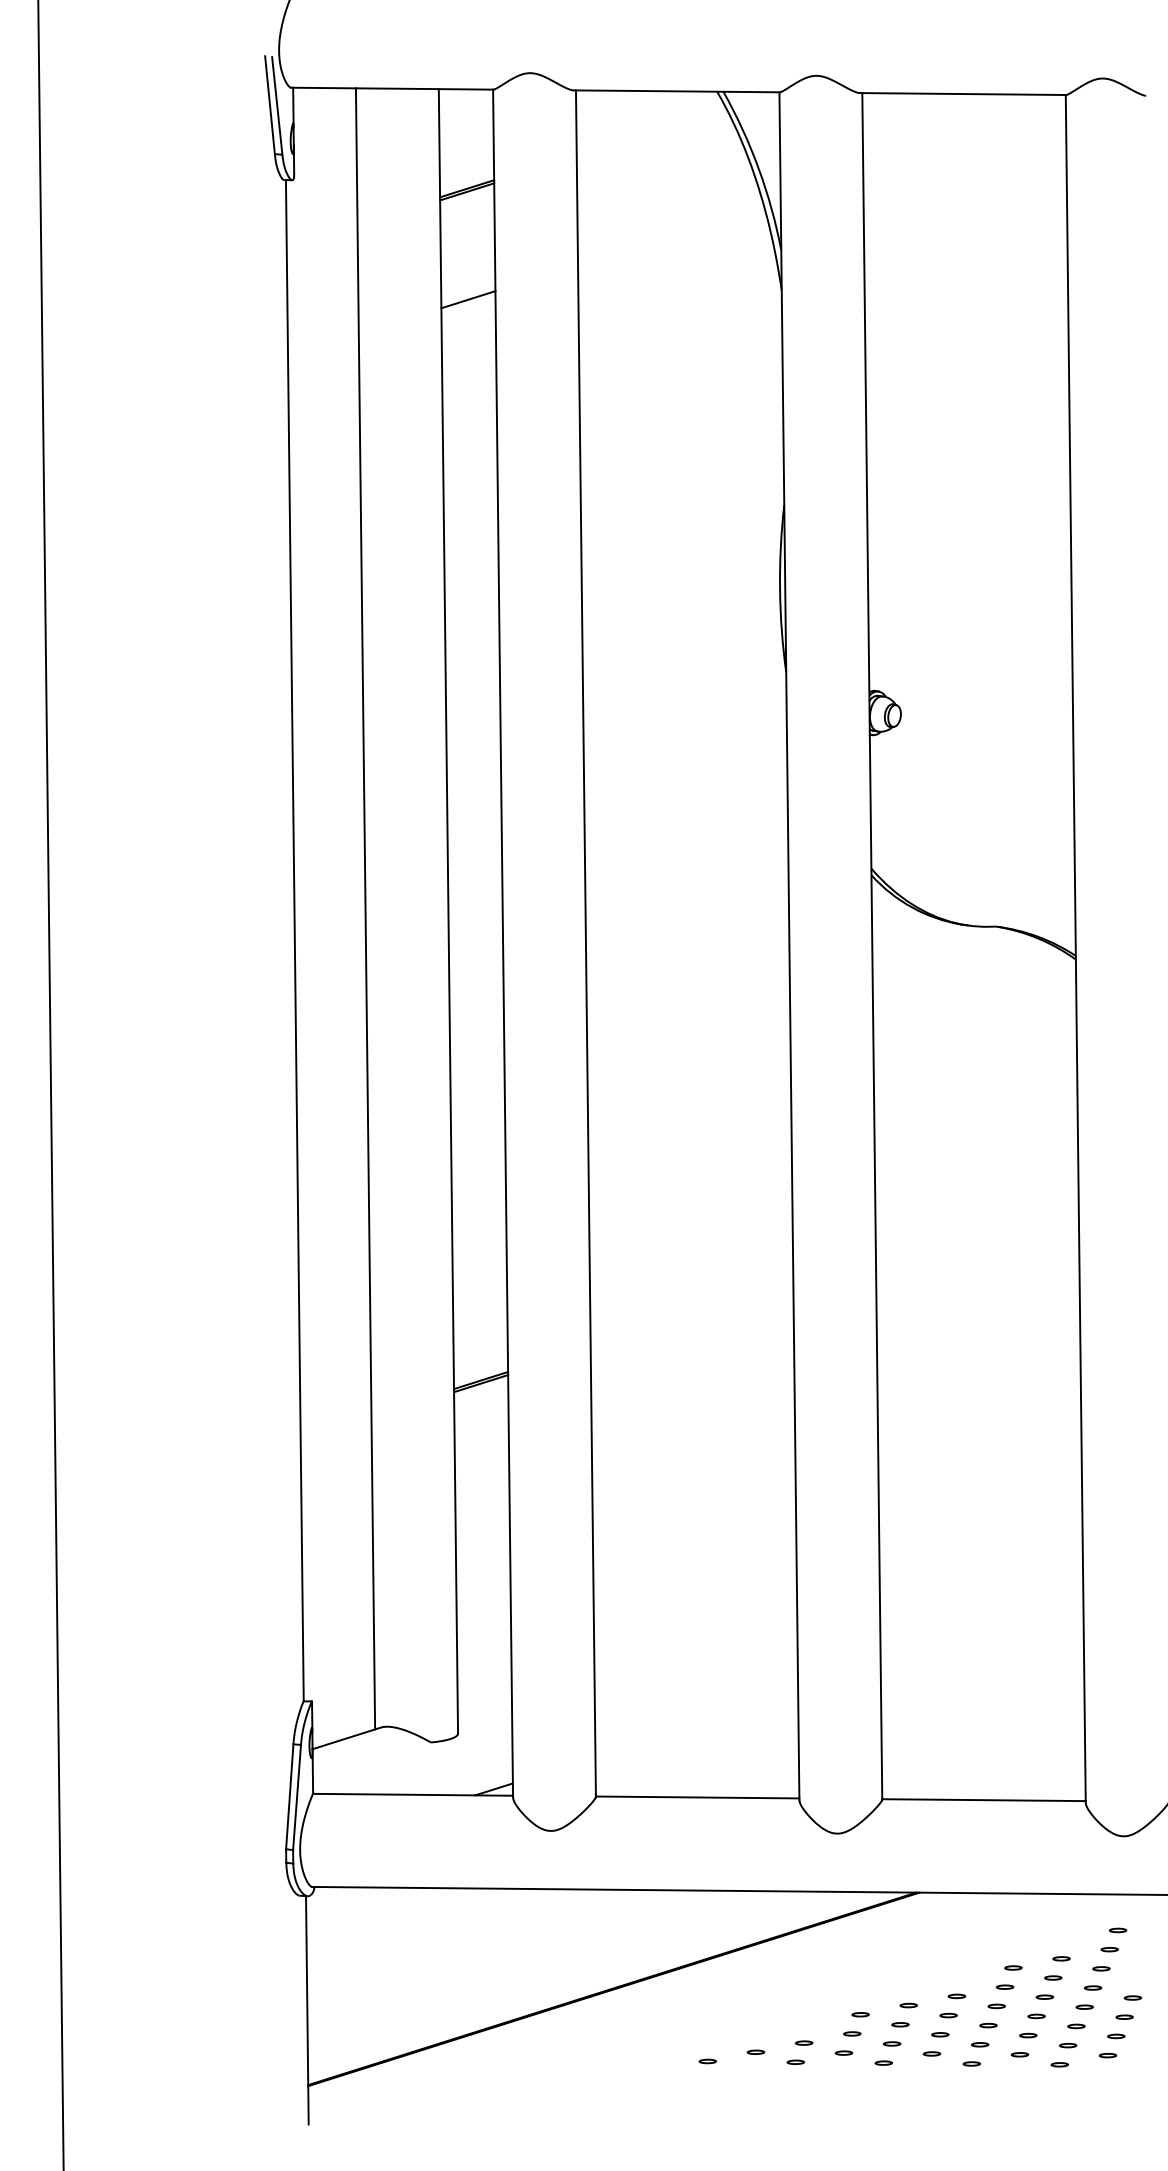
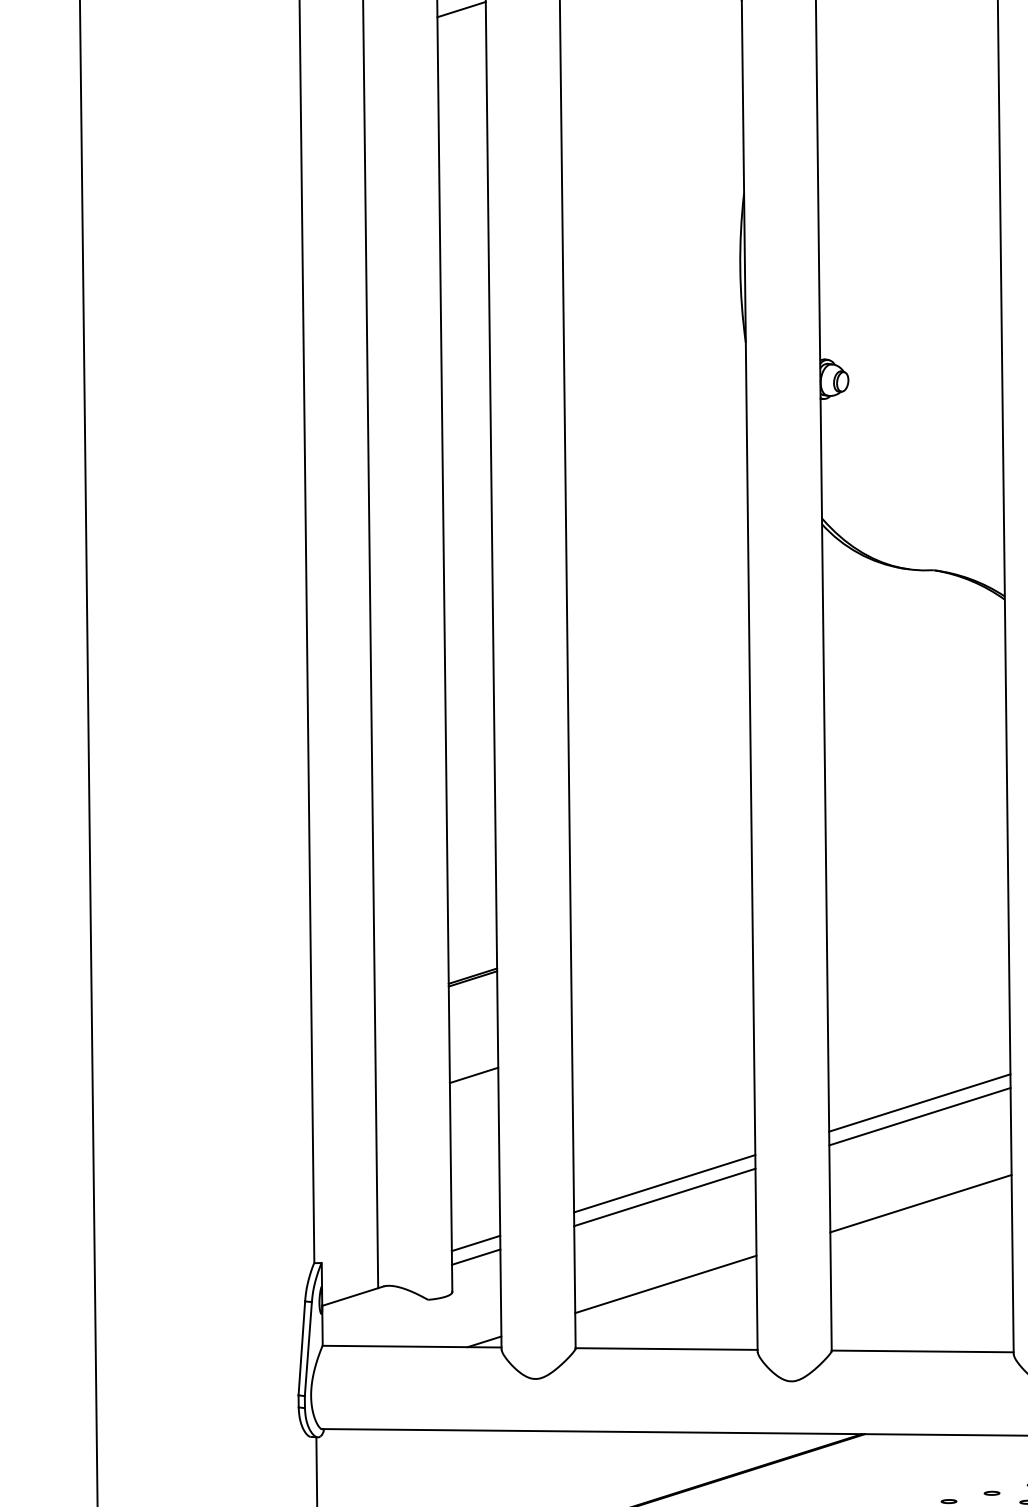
line: (482, 1491) -> (474, 1075), added
line: (980, 1522) -> (919, 1103), added
line: (980, 1537) -> (919, 1116), added
line: (695, 1612) -> (664, 1183), added
line: (695, 1627) -> (664, 1197), added
line: (981, 1634) -> (920, 1203), added
line: (484, 1678) -> (476, 1242), added
line: (484, 1694) -> (476, 1256), added
line: (696, 1725) -> (665, 1284), added

